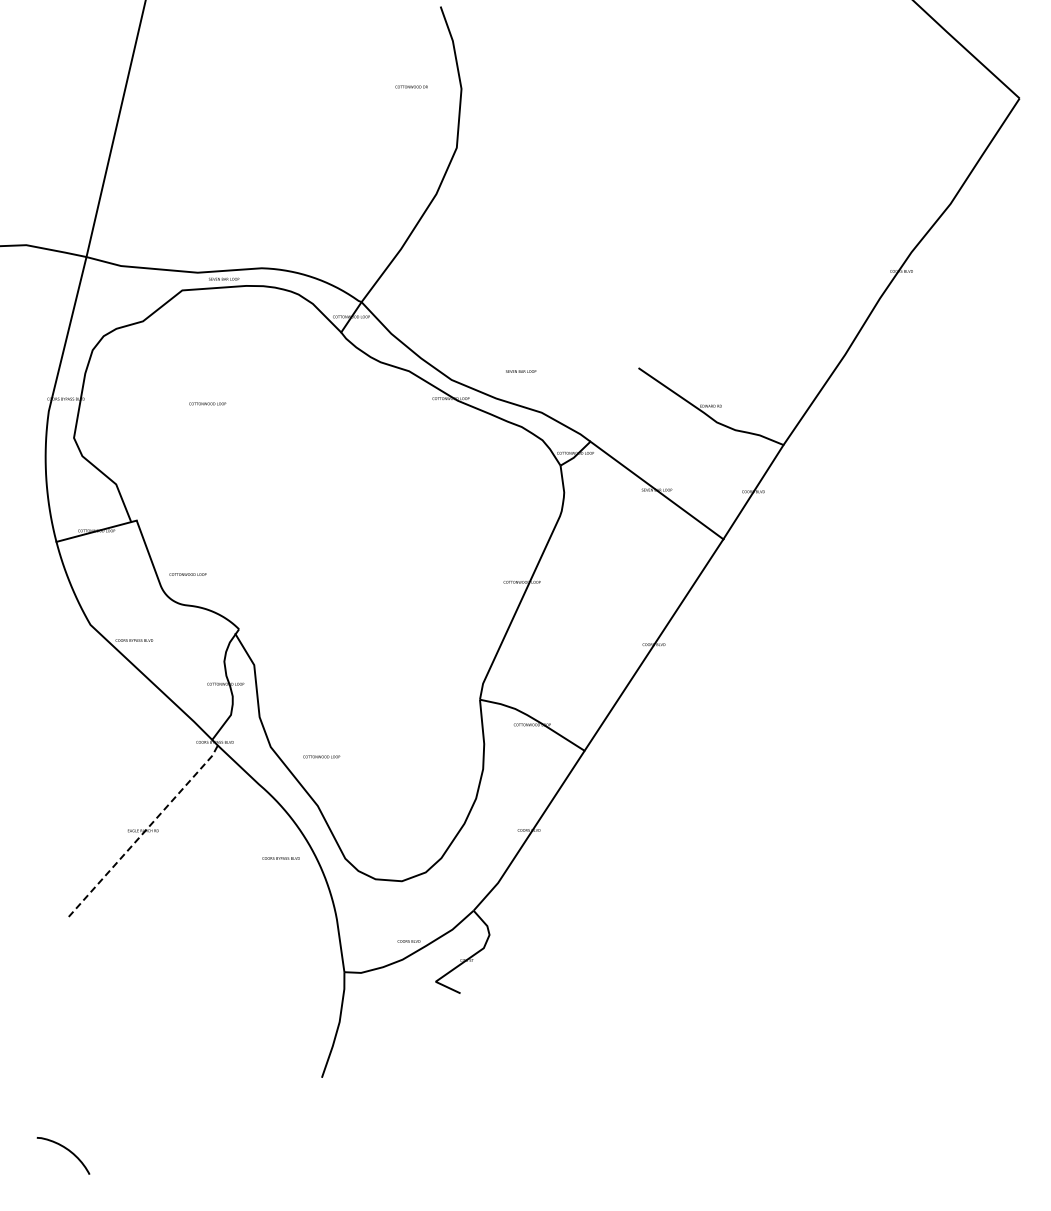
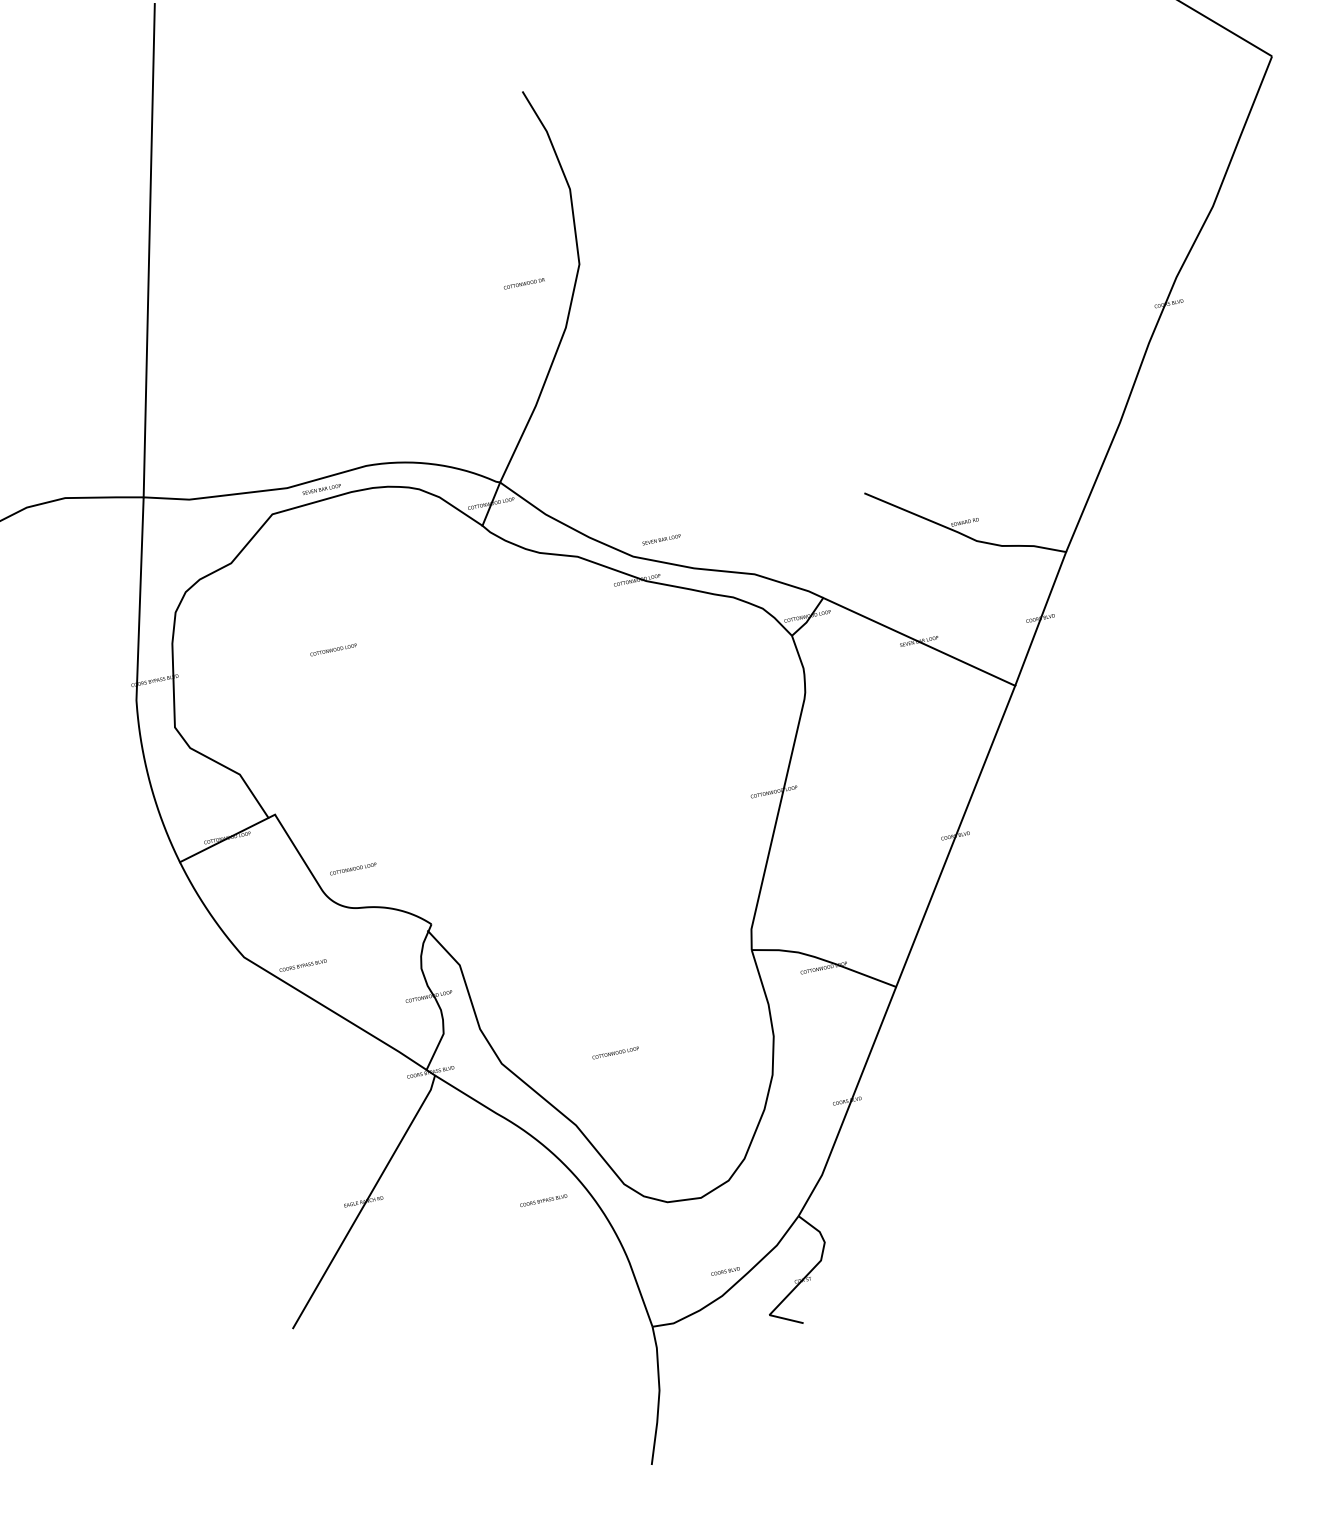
text: (411, 86) -> (524, 283), moved
text: (521, 371) -> (662, 539), moved
text: (321, 756) -> (615, 1052), moved
line: (145, 831) -> (366, 1202), dashed -> solid

